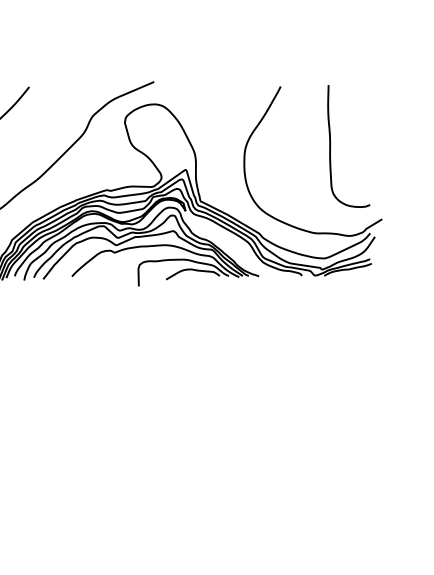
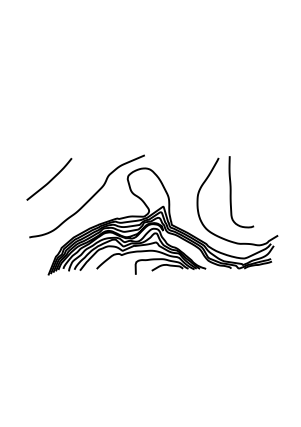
curve: (331, 147) -> (231, 192), moved

